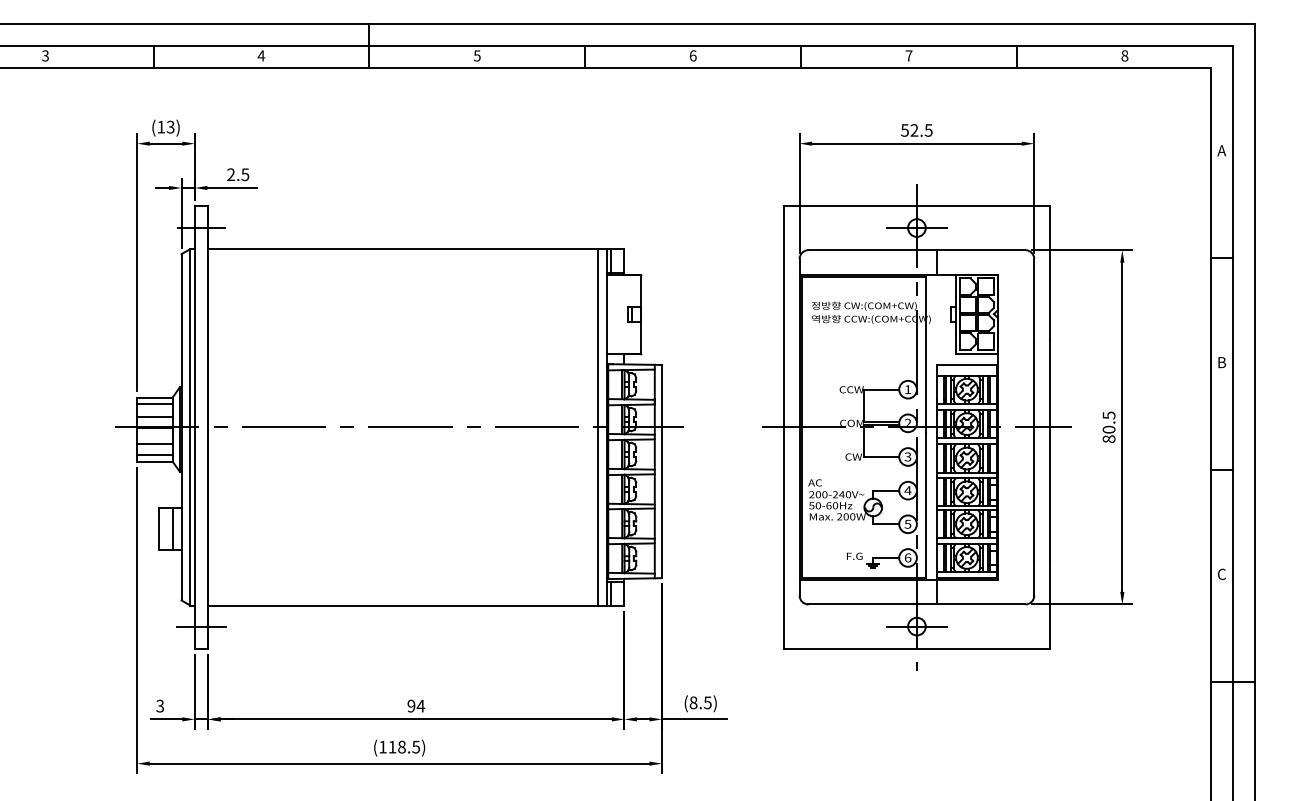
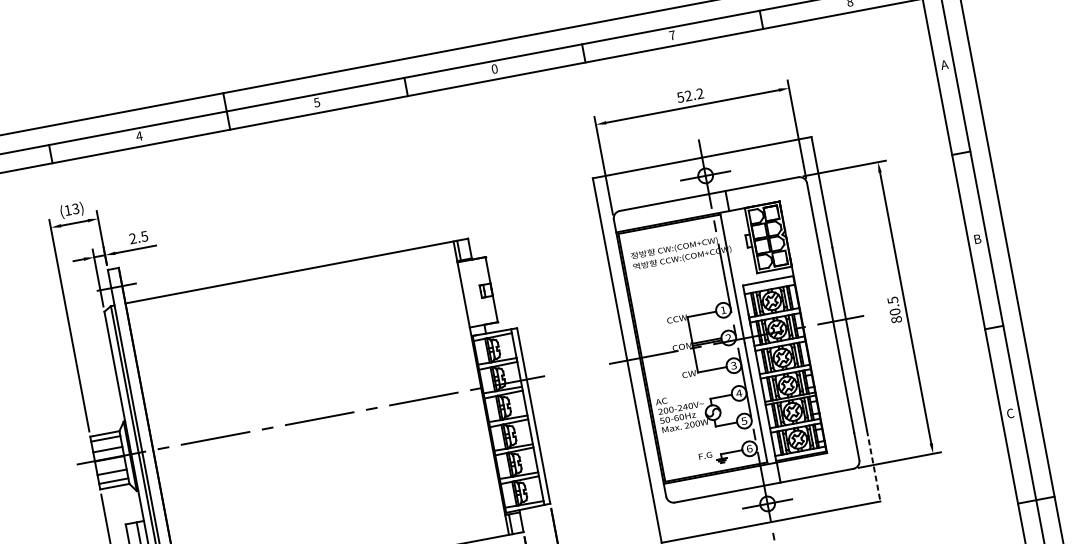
text: (692, 55) -> (494, 68), 6 -> 0
text: (928, 130) -> (699, 93), 52.5 -> 52.2
line: (597, 427) -> (473, 389), removed
line: (1049, 606) -> (873, 466), solid -> dashed

